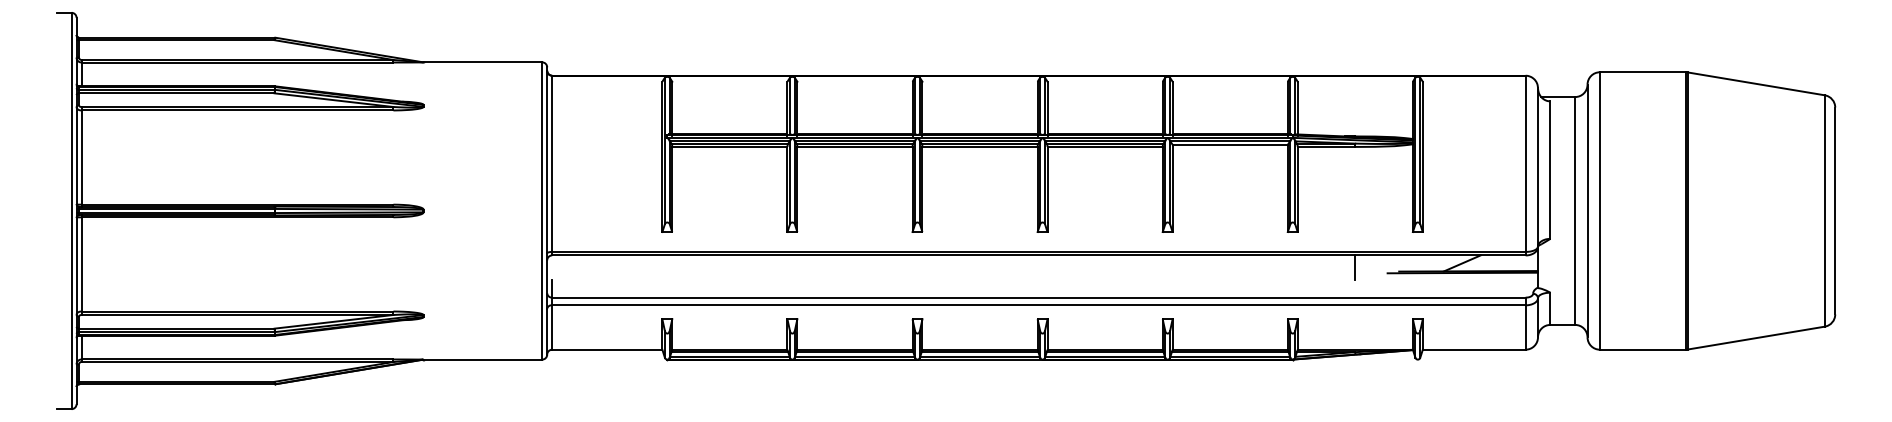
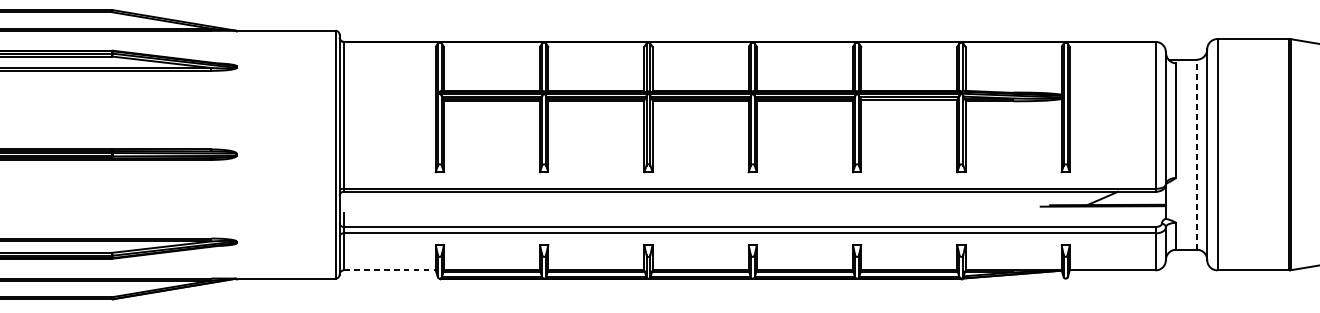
line: (1575, 210) -> (1197, 154), solid -> dashed
line: (1355, 267) -> (1013, 201), removed
line: (607, 349) -> (389, 270), solid -> dashed

